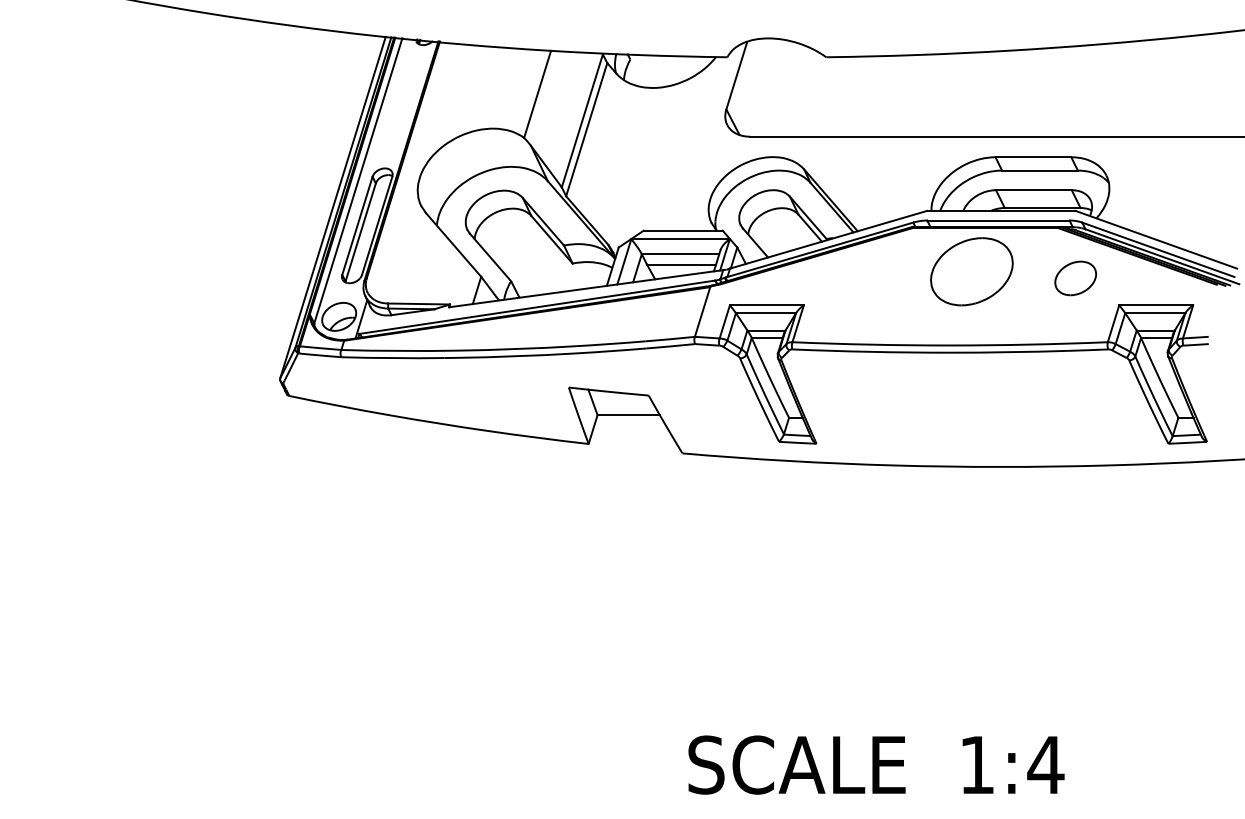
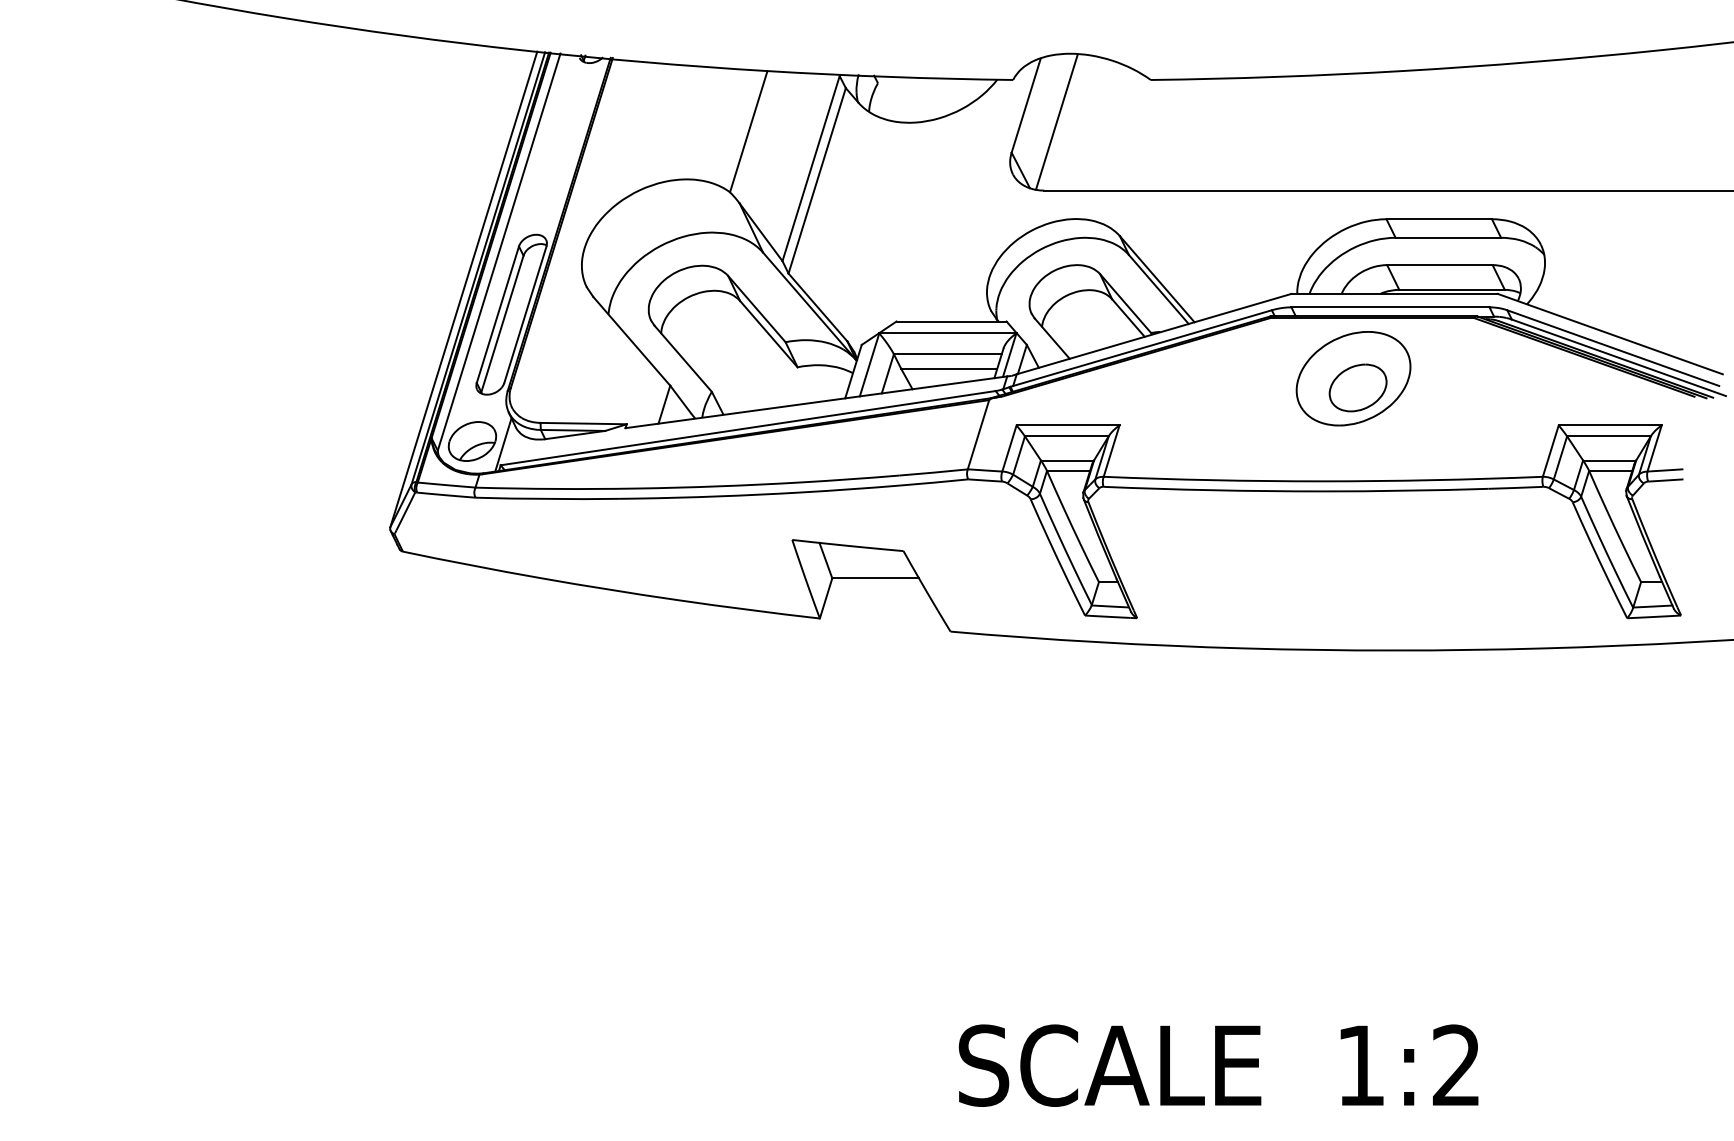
line: (758, 87) -> (1056, 121), added
part: (1075, 278) -> (1357, 387), moved
text: (1045, 764) -> (1456, 1064), 1:4 -> 1:2

